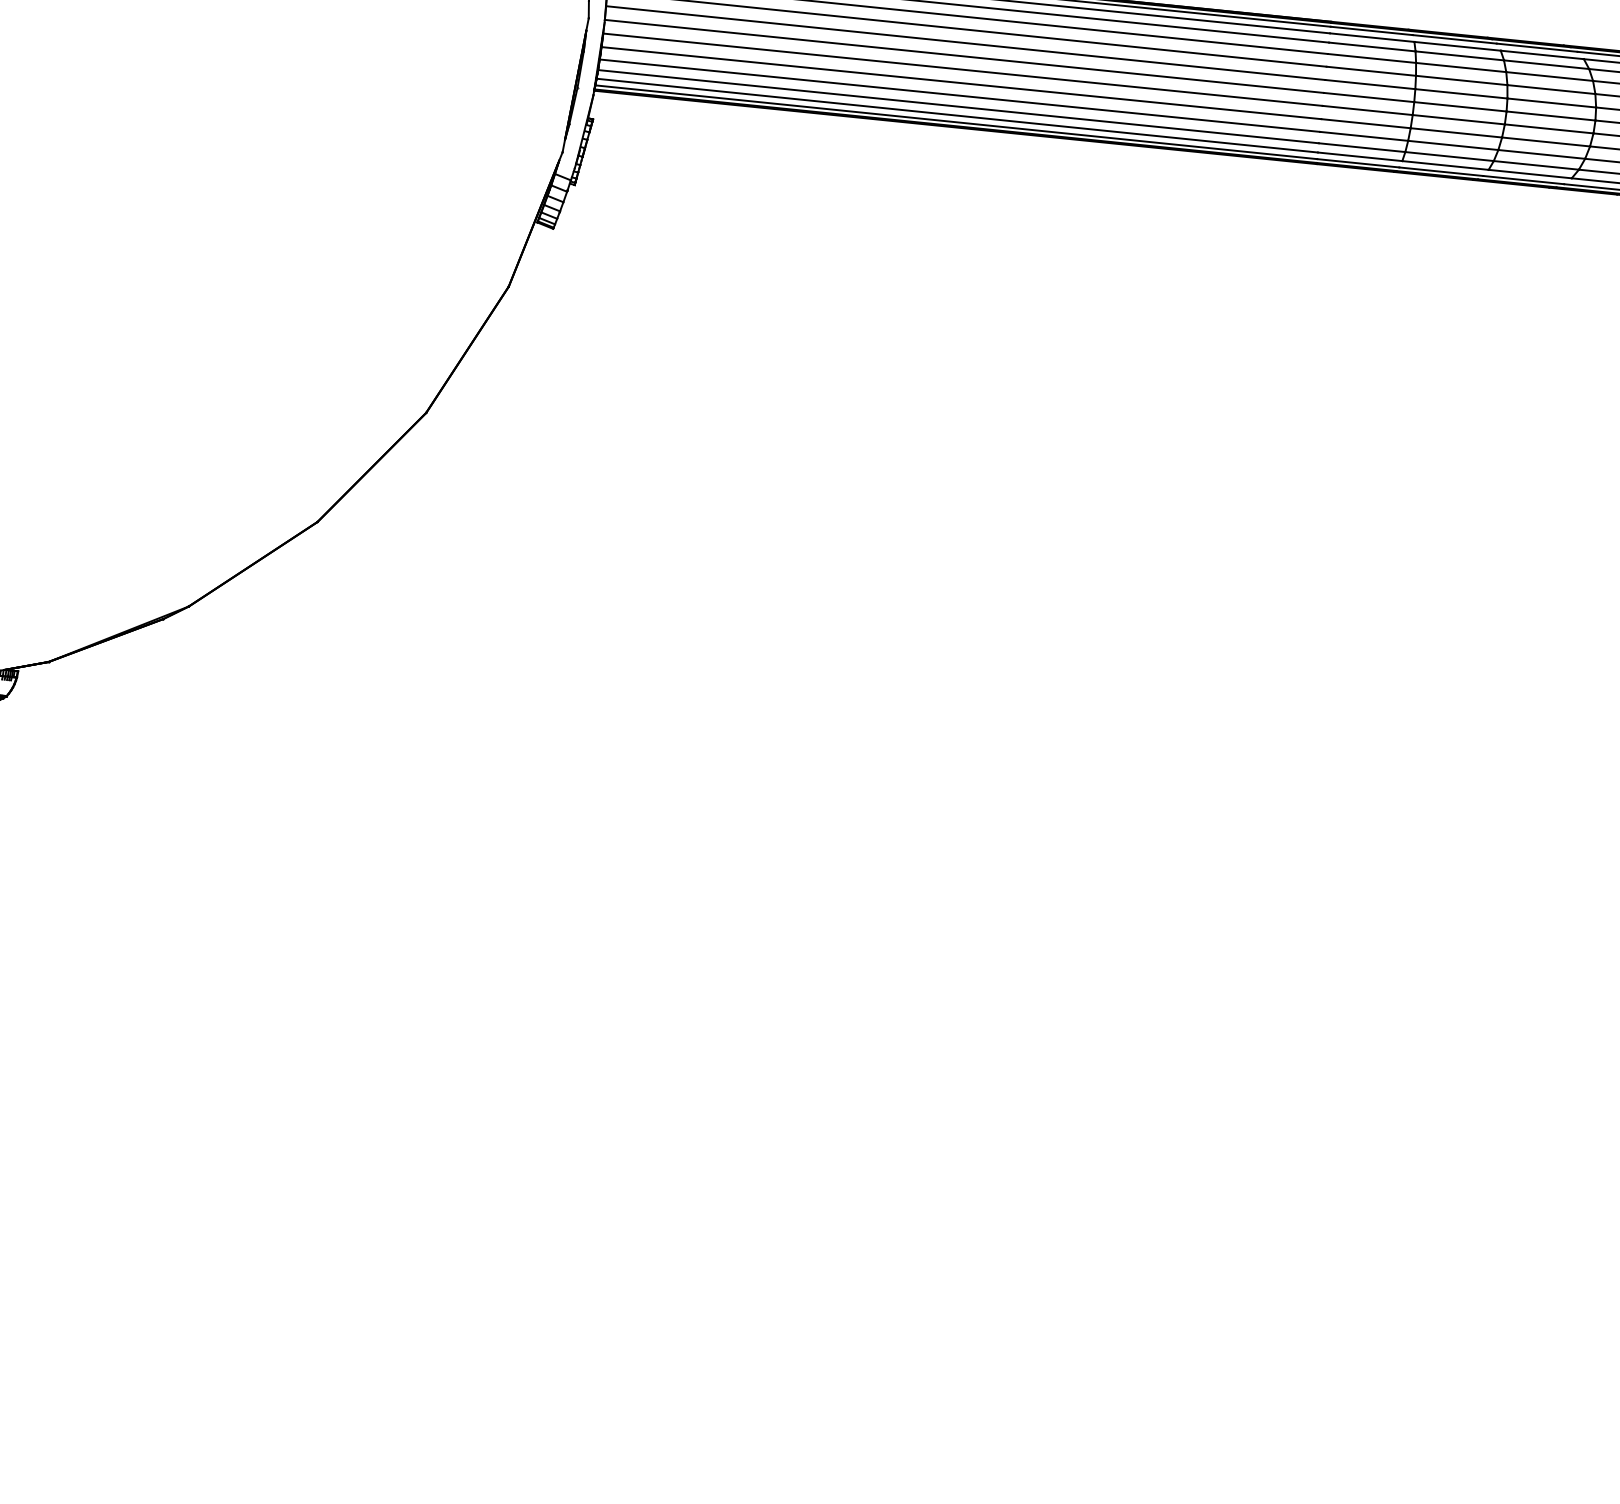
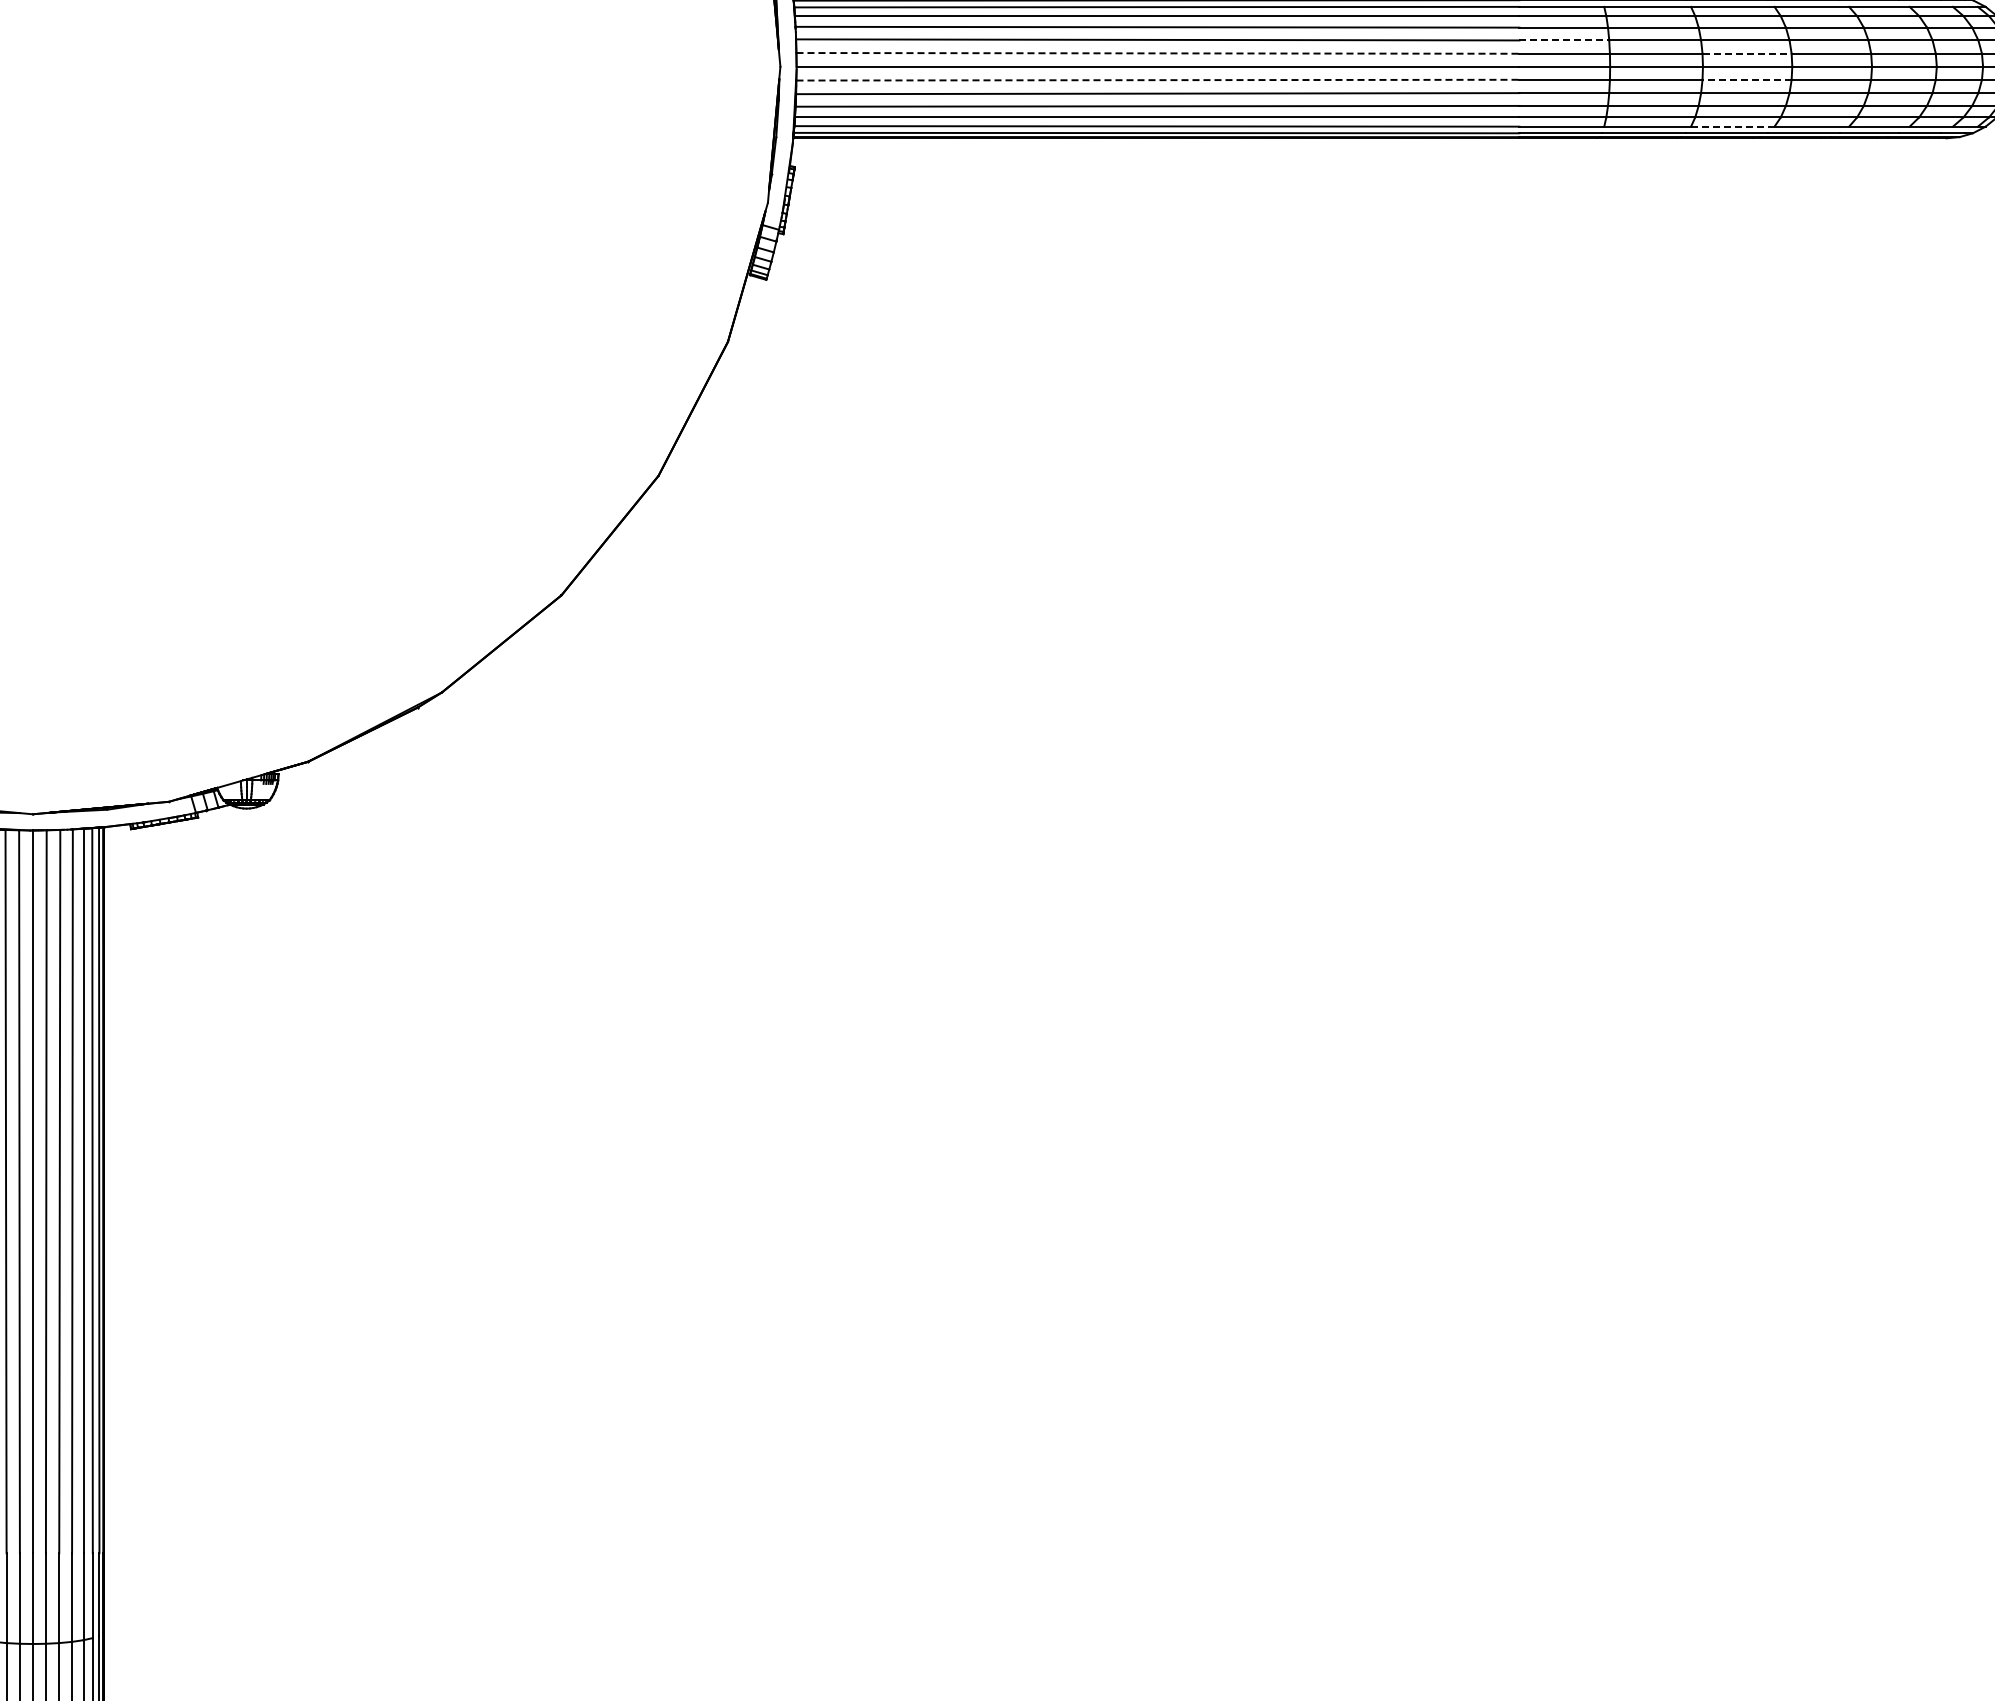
line: (966, 43) -> (1158, 53), solid -> dashed
line: (963, 70) -> (1158, 80), solid -> dashed
line: (1371, 71) -> (1564, 40), solid -> dashed
line: (1552, 102) -> (1747, 53), solid -> dashed
line: (1549, 128) -> (1747, 79), solid -> dashed
line: (1529, 173) -> (1732, 126), solid -> dashed

